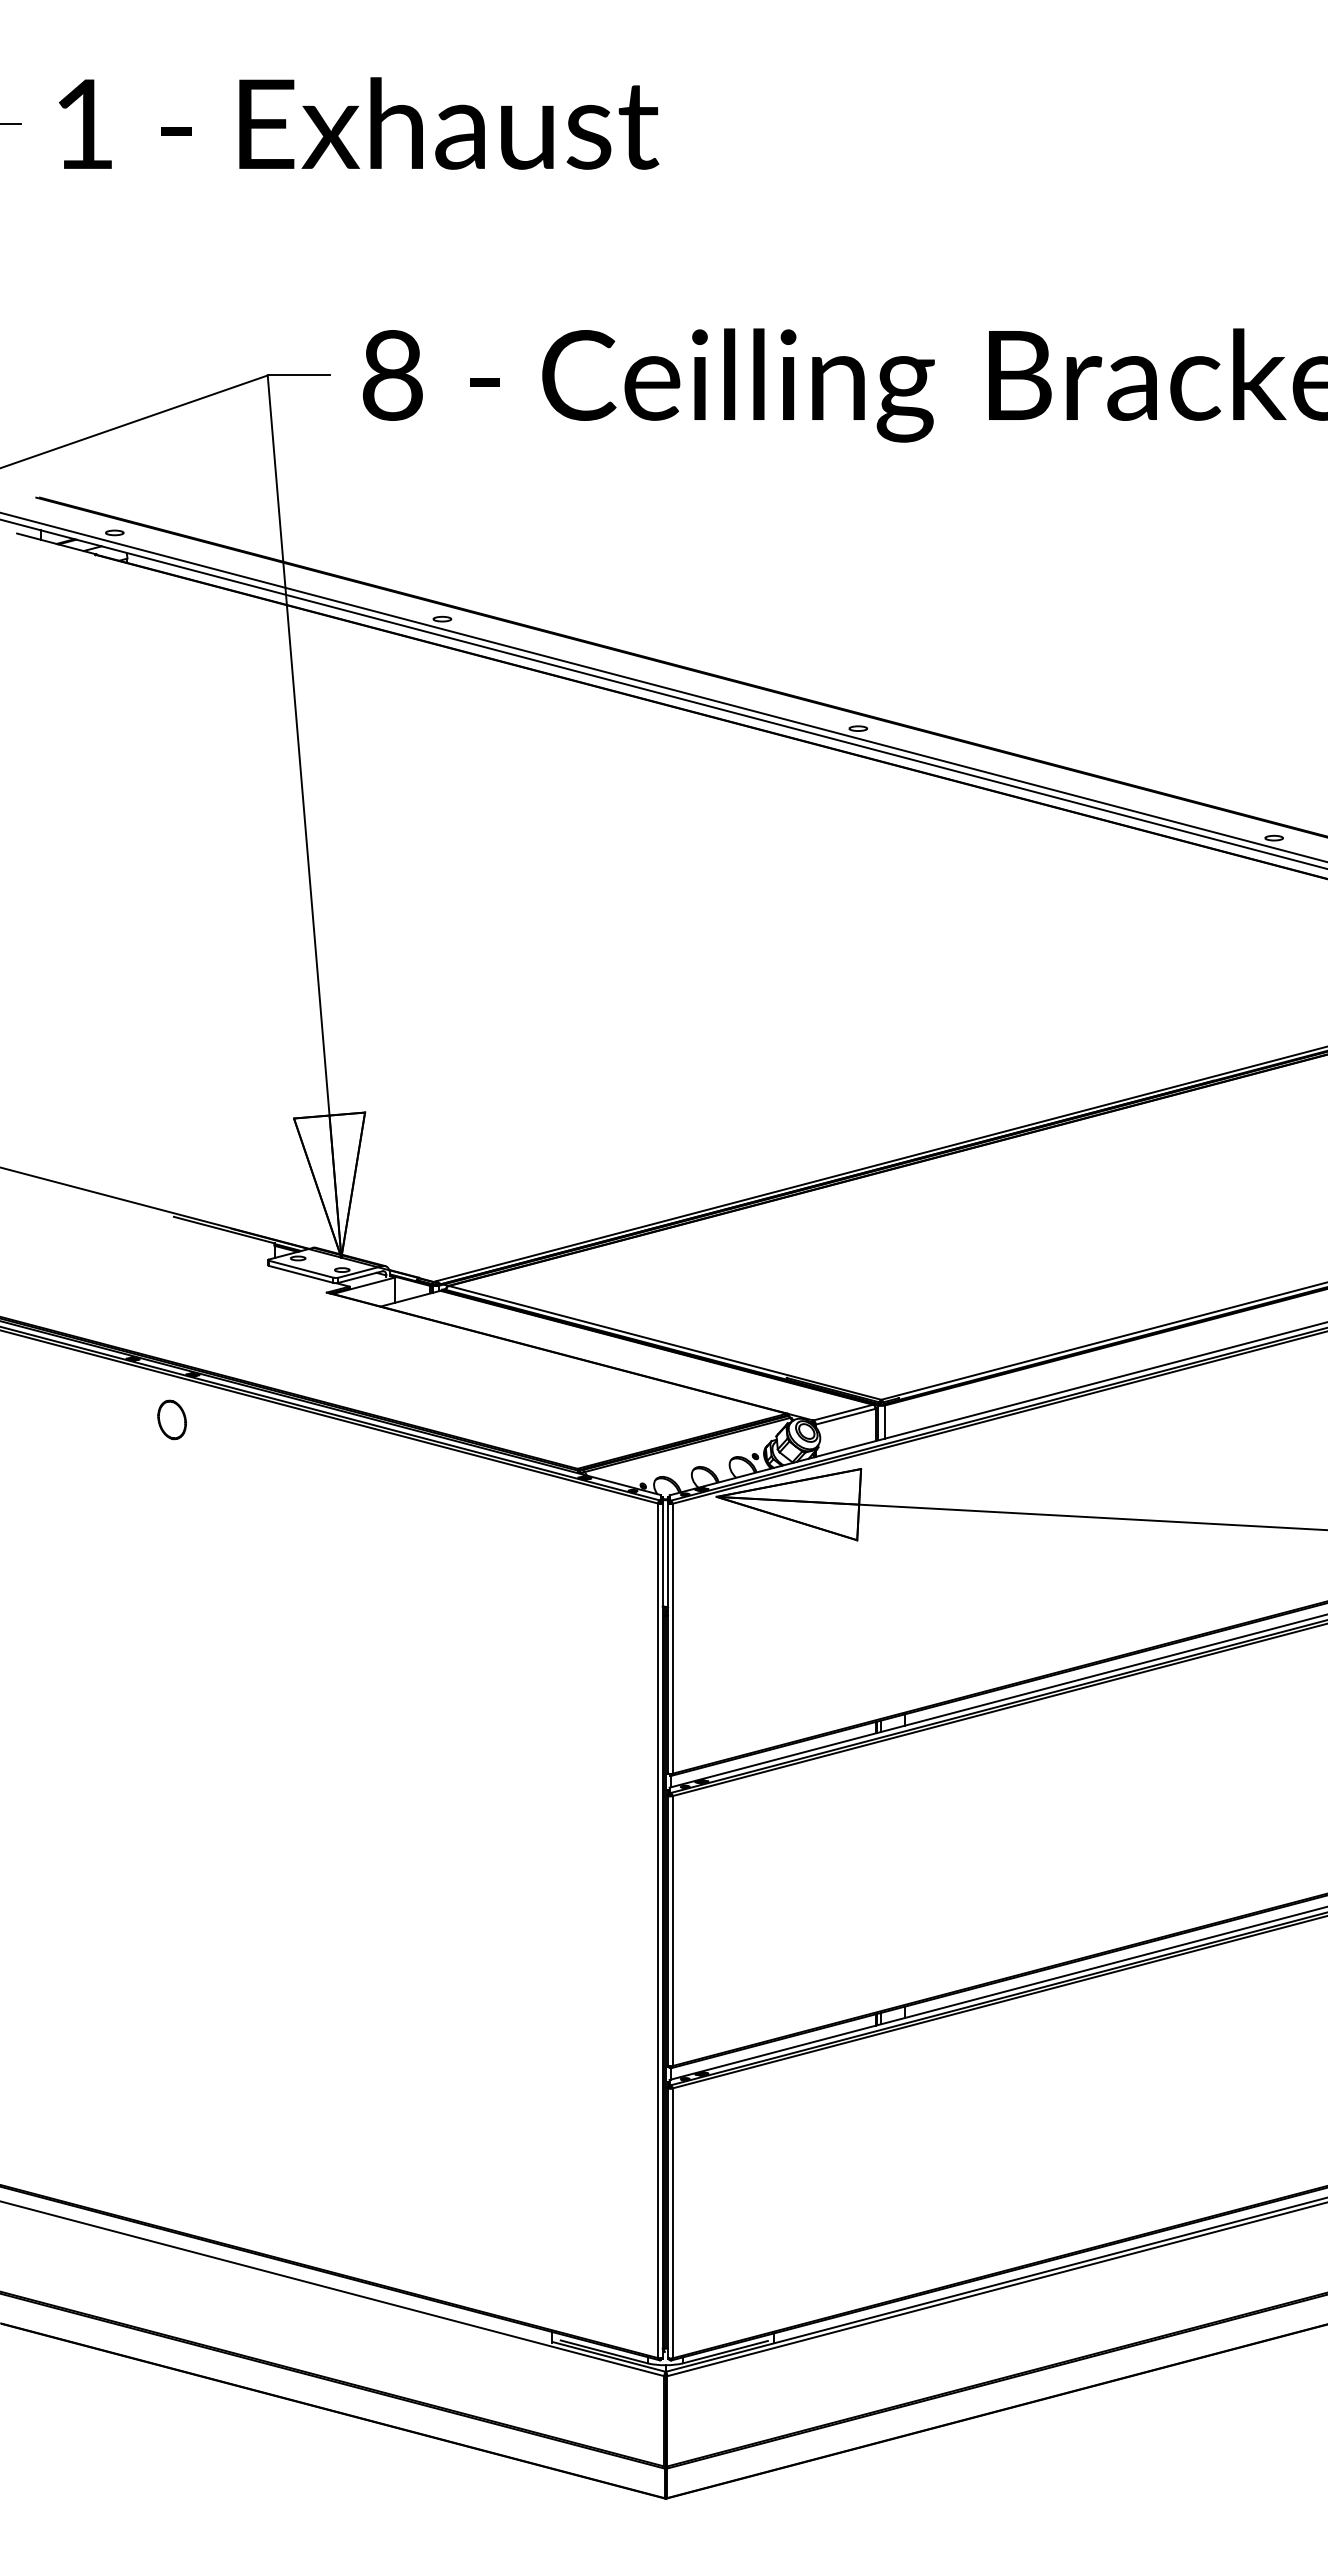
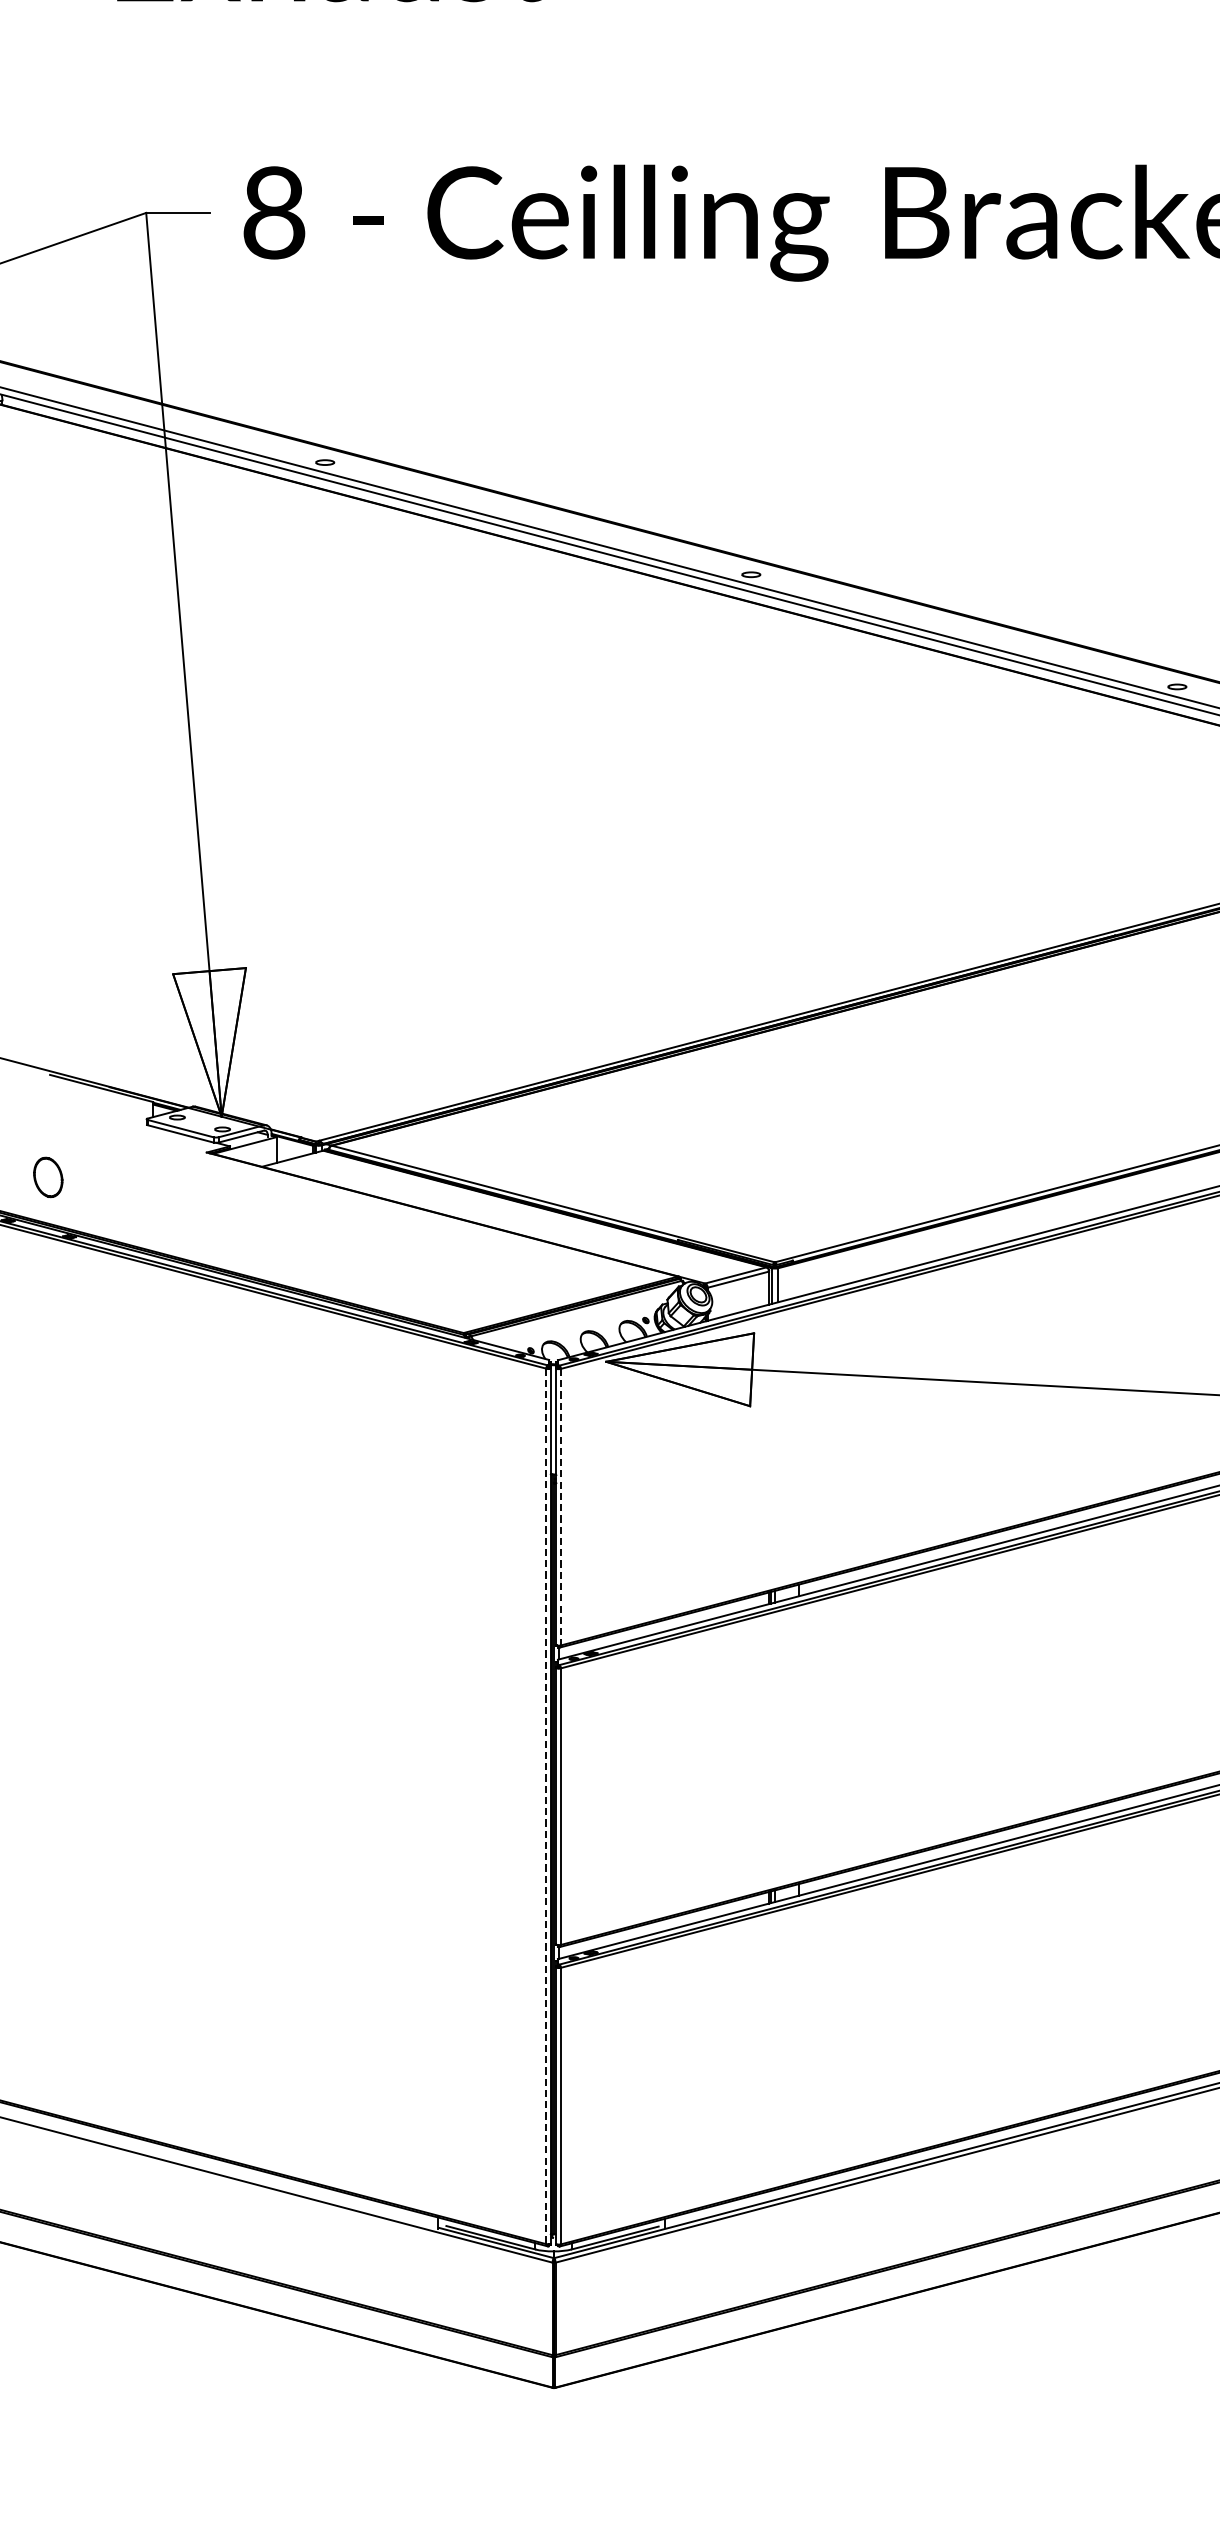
part: (172, 1419) -> (48, 1176), moved
line: (672, 1638) -> (560, 1506), solid -> dashed
line: (658, 1931) -> (546, 1807), solid -> dashed

